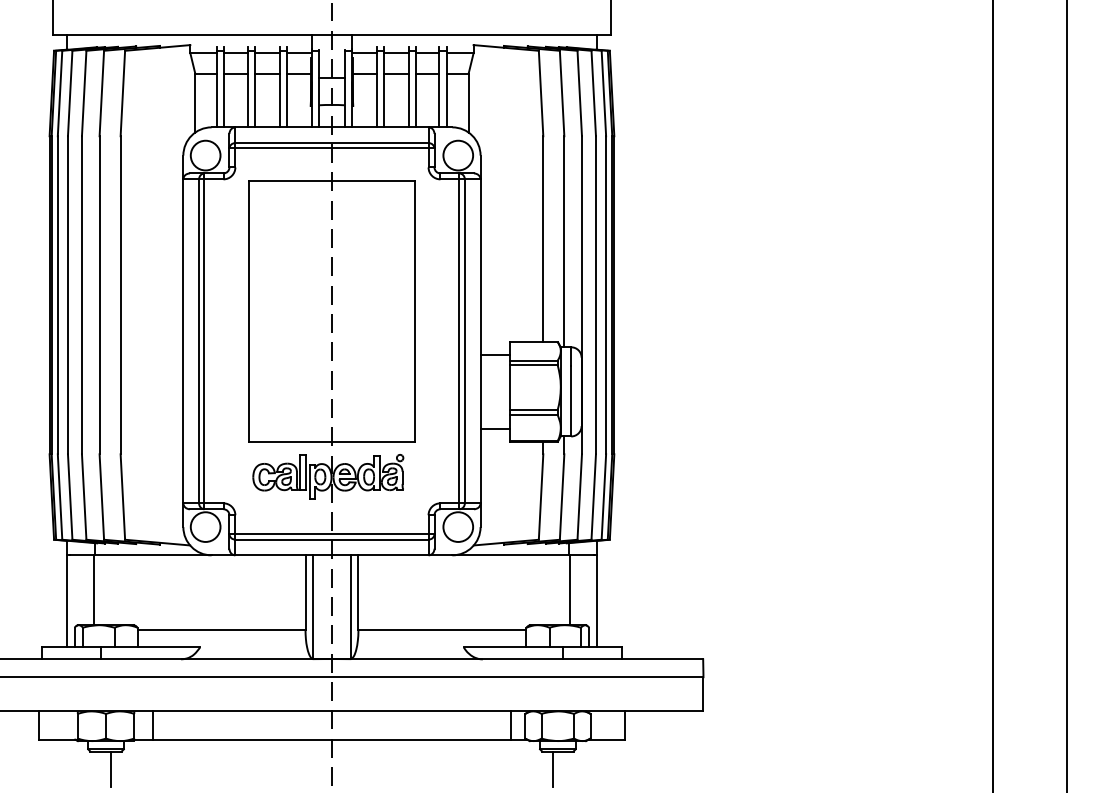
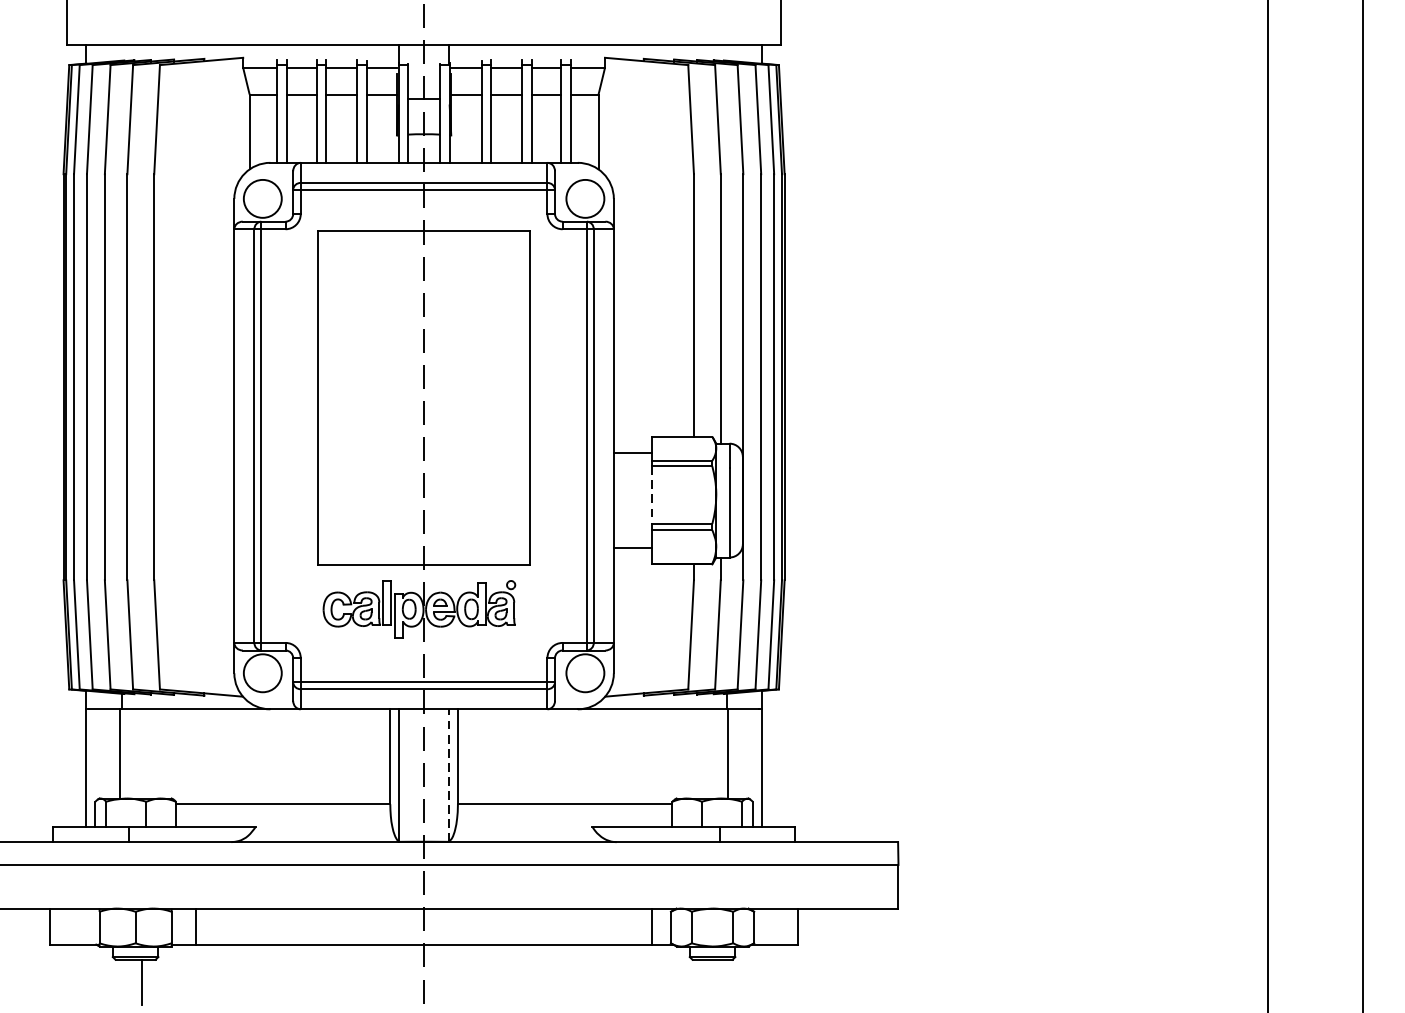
line: (510, 387) -> (652, 495), solid -> dashed
line: (351, 607) -> (449, 775), solid -> dashed
line: (553, 769) -> (706, 982), removed

